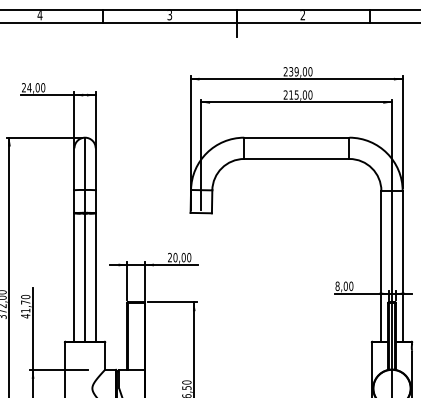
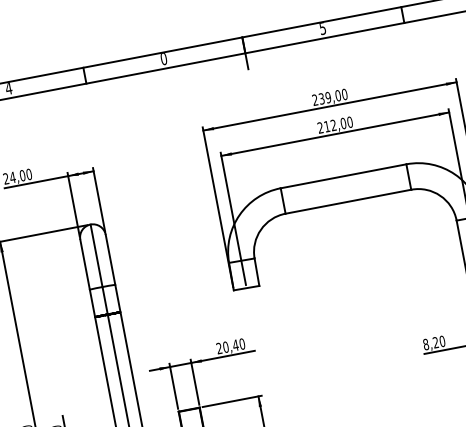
text: (169, 15) -> (163, 59), 3 -> 0
text: (302, 15) -> (322, 29), 2 -> 5
text: (296, 94) -> (333, 124), 215,00 -> 212,00
text: (183, 257) -> (235, 345), 20,00 -> 20,40
text: (345, 285) -> (435, 341), 8,00 -> 8,20

